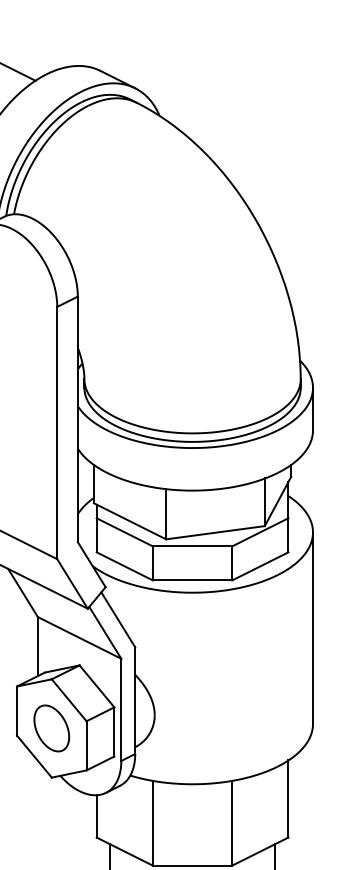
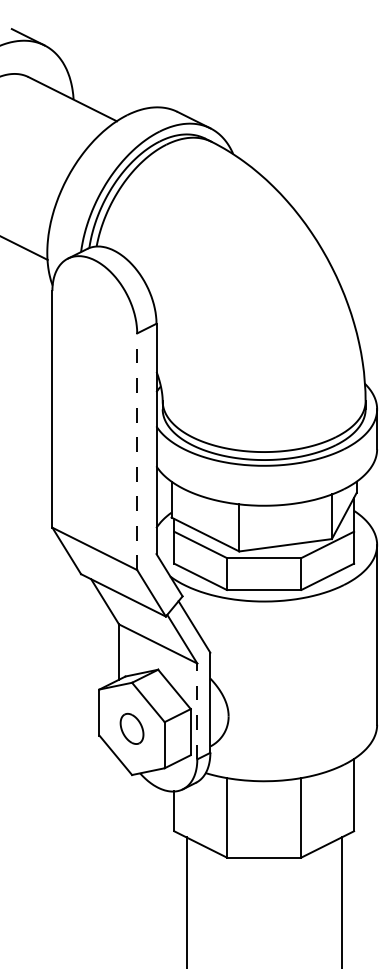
line: (57, 432) -> (137, 451), solid -> dashed
line: (121, 709) -> (197, 711), solid -> dashed
part: (51, 728) -> (131, 728), size x0.7

